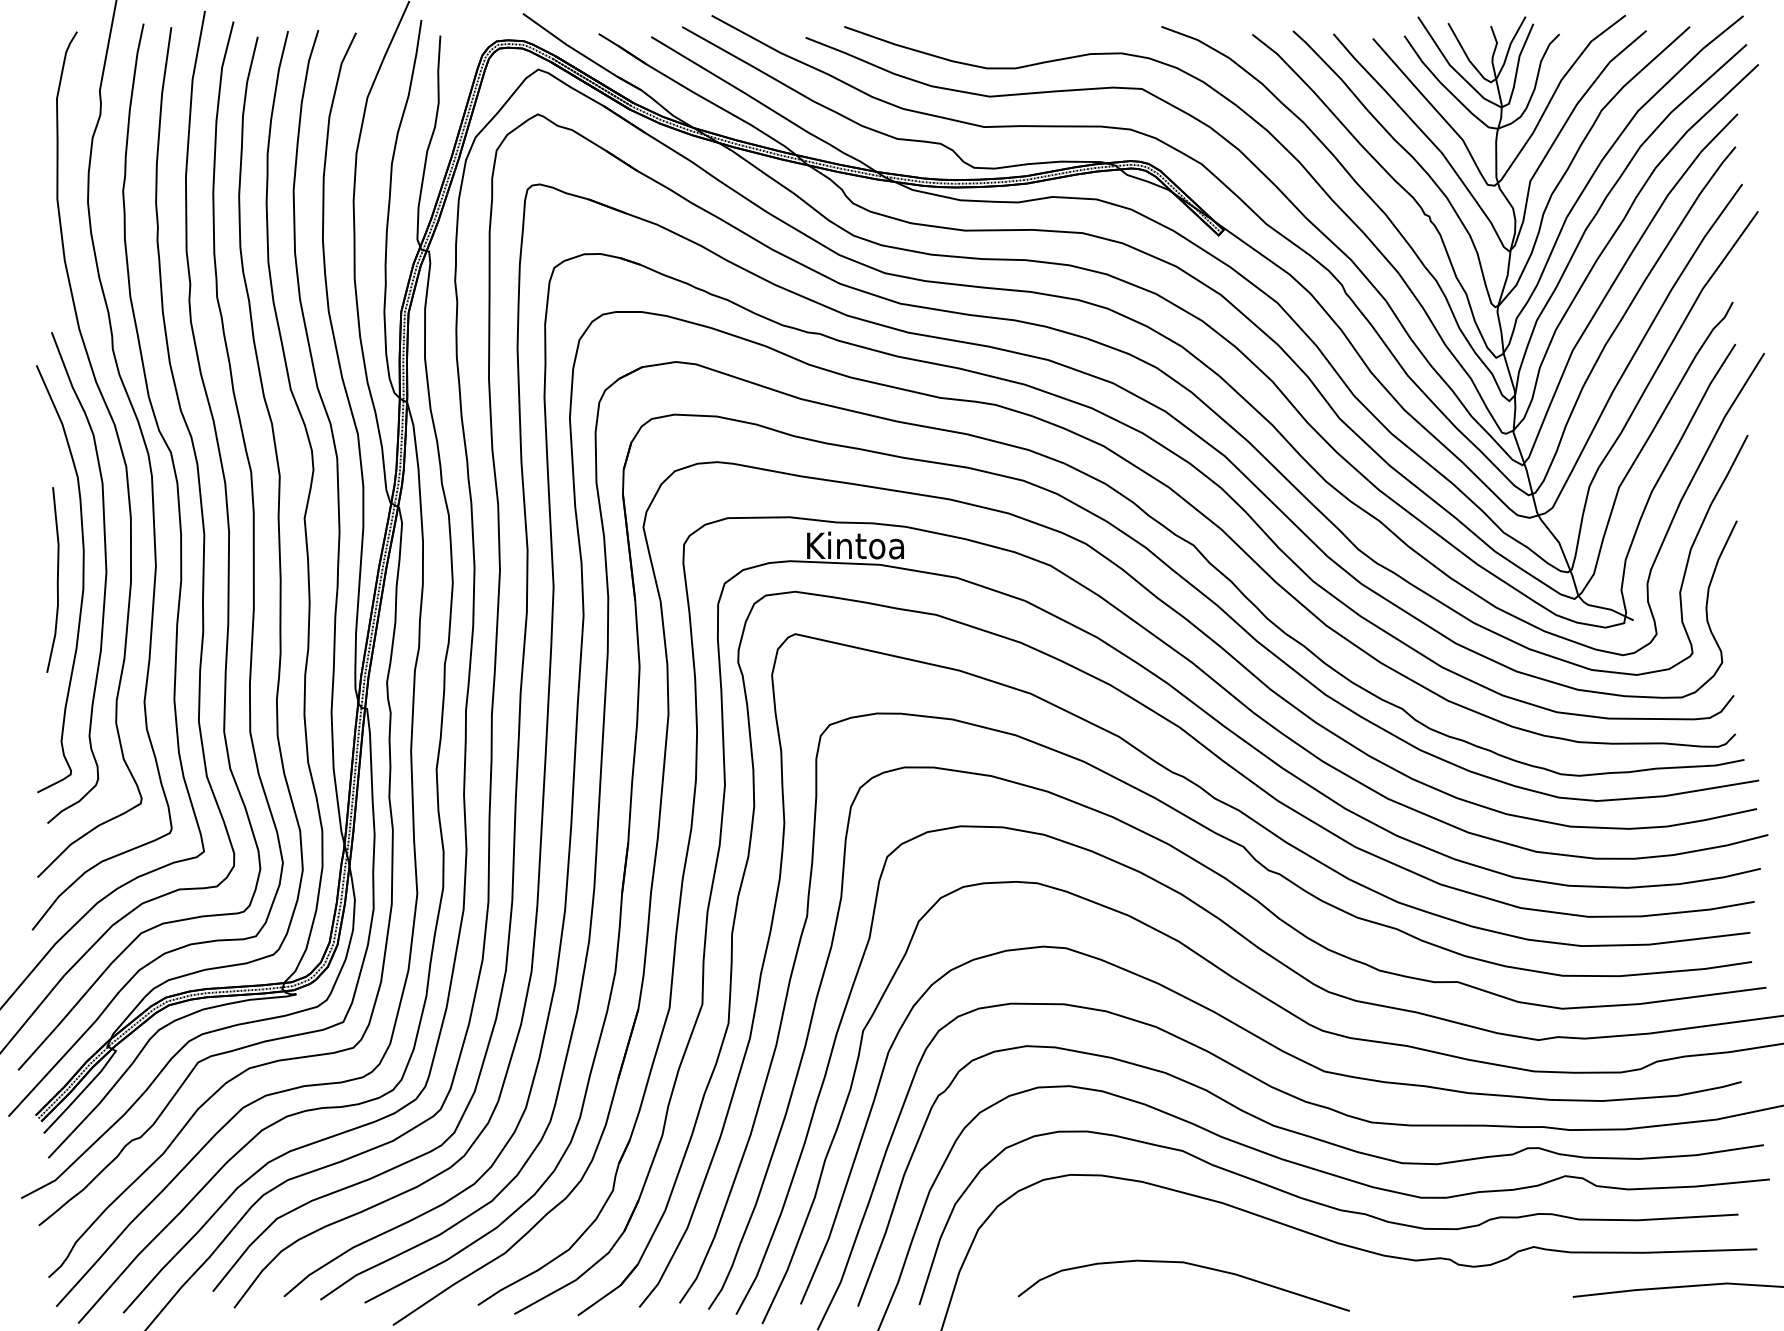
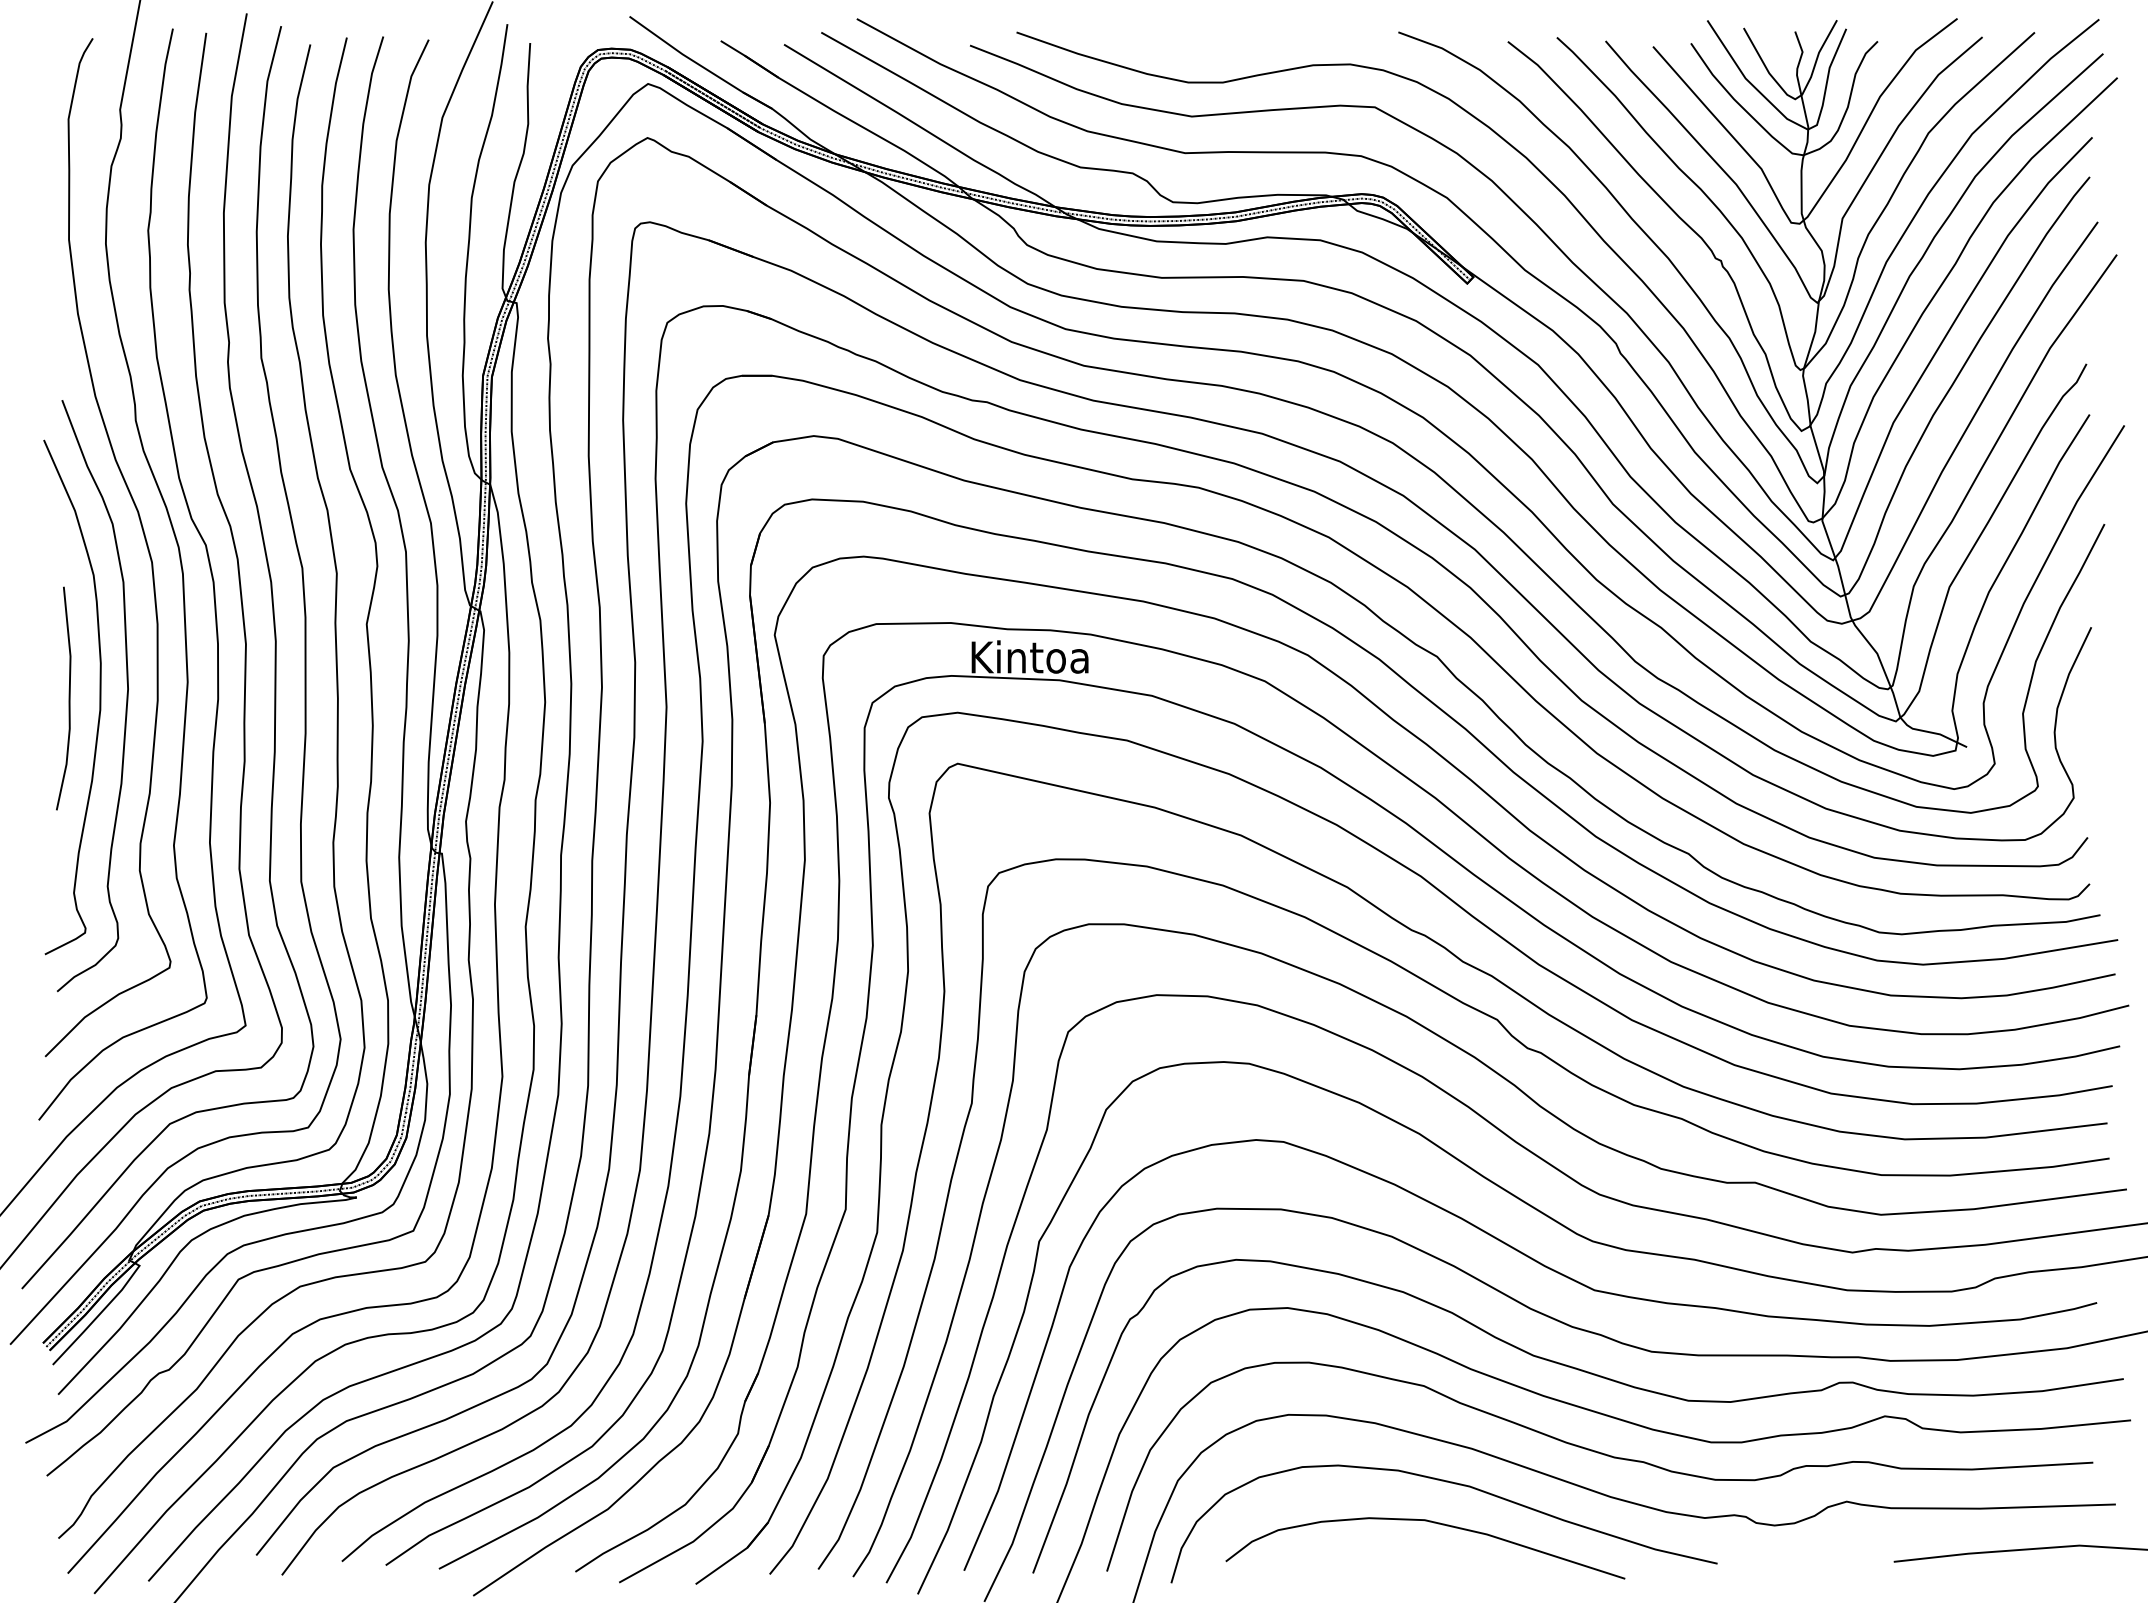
curve: (1208, 1232) -> (1454, 1484), added

